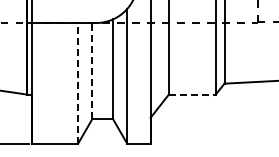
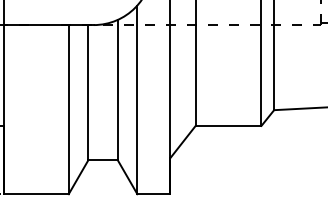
line: (92, 70) -> (88, 91), dashed -> solid
line: (78, 82) -> (69, 108), dashed -> solid
line: (192, 94) -> (229, 125), dashed -> solid

